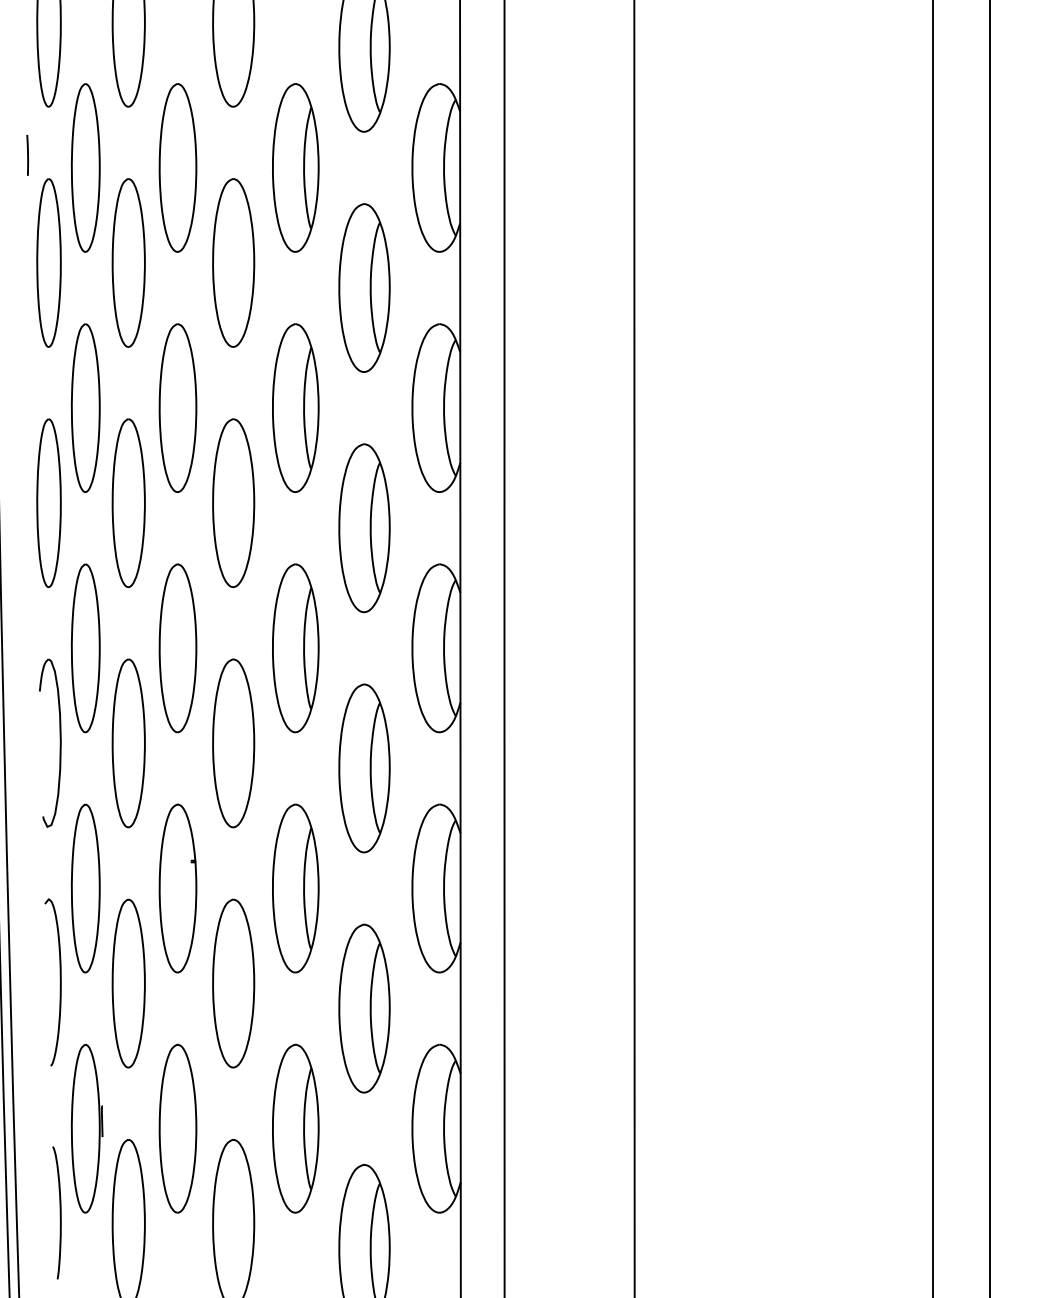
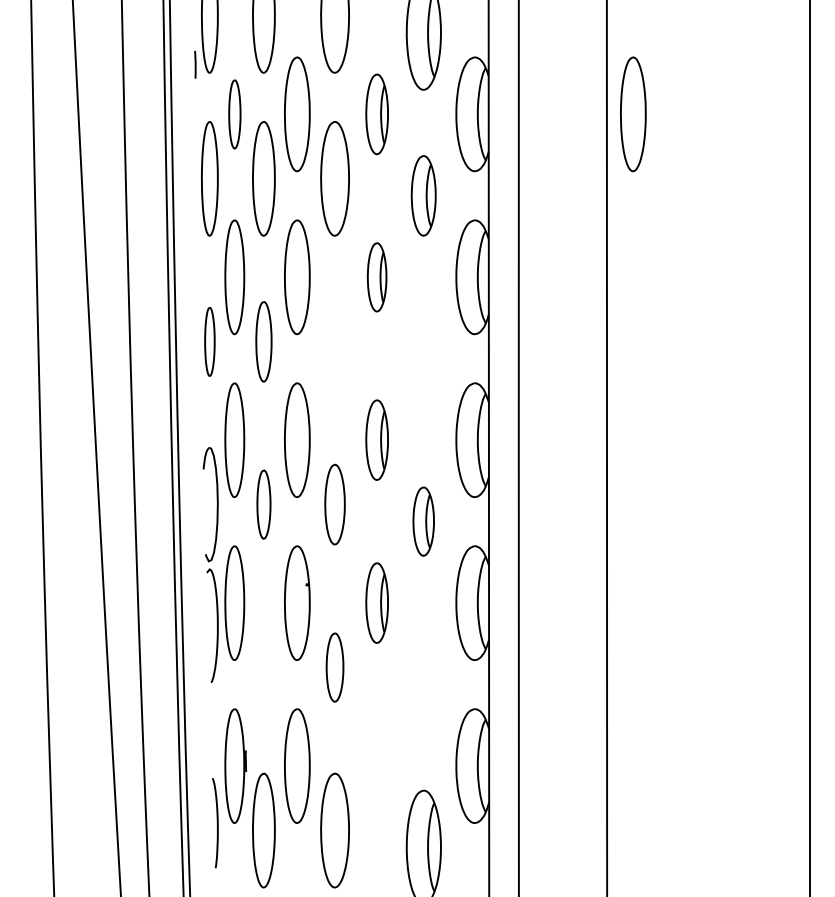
line: (27, 154) -> (195, 64), moved
part: (85, 168) -> (234, 114), size x0.6
part: (294, 168) -> (376, 114), size x0.7
part: (673, 168) -> (633, 114), added
part: (363, 287) -> (423, 195), size x0.7
part: (294, 408) -> (376, 277), size x0.6
part: (48, 502) -> (209, 341), size x0.6
part: (128, 502) -> (263, 341), size x0.7
part: (232, 502) -> (334, 341), removed
part: (363, 527) -> (423, 358), removed
part: (294, 647) -> (376, 439), size x0.7
part: (128, 743) -> (263, 504), size x0.6
part: (232, 743) -> (334, 504), size x0.7
part: (363, 768) -> (423, 521), size x0.6
part: (294, 887) -> (376, 602), size x0.7
part: (52, 981) -> (212, 625), moved
part: (128, 983) -> (263, 667), removed
part: (232, 983) -> (334, 667), size x0.6
part: (363, 1008) -> (423, 684), removed
part: (294, 1127) -> (376, 765), removed

